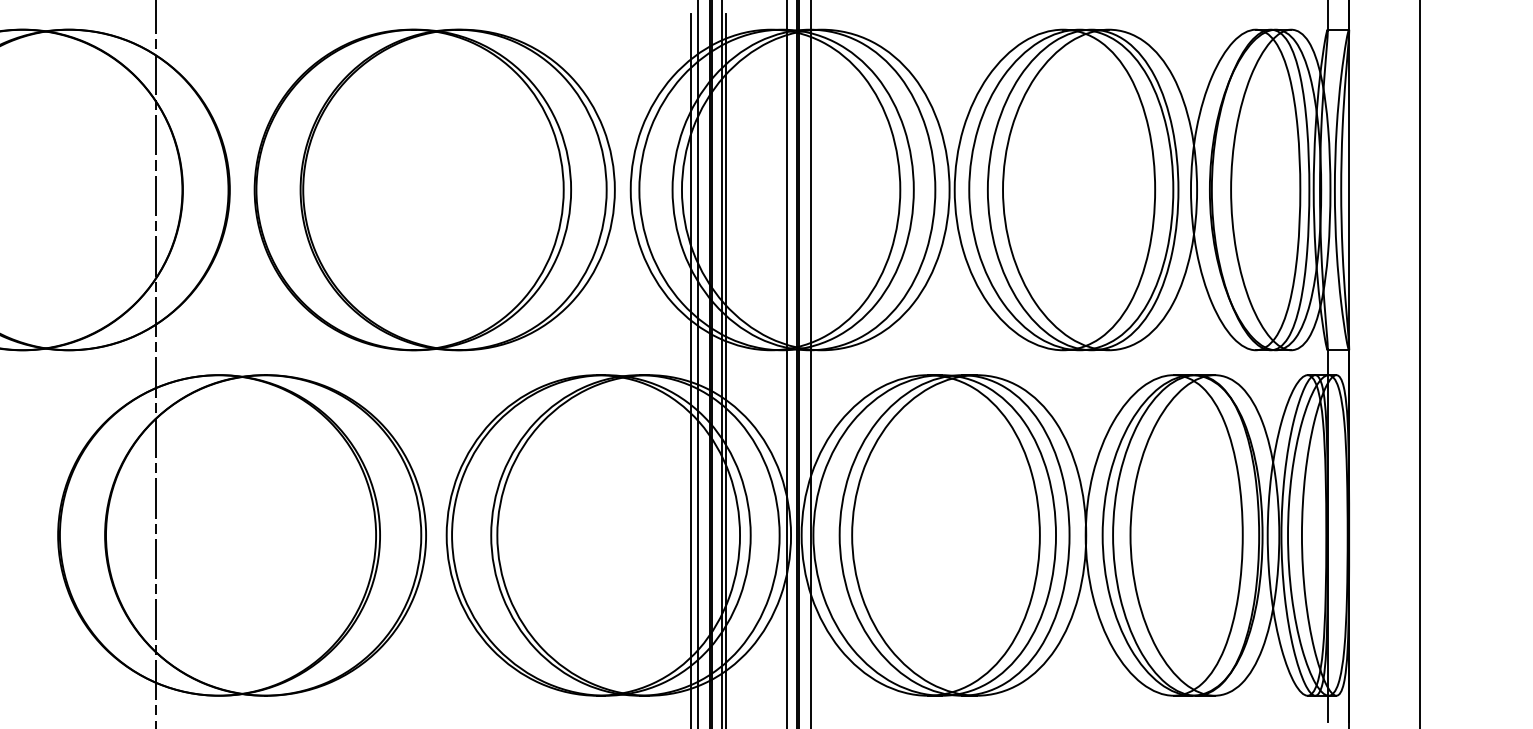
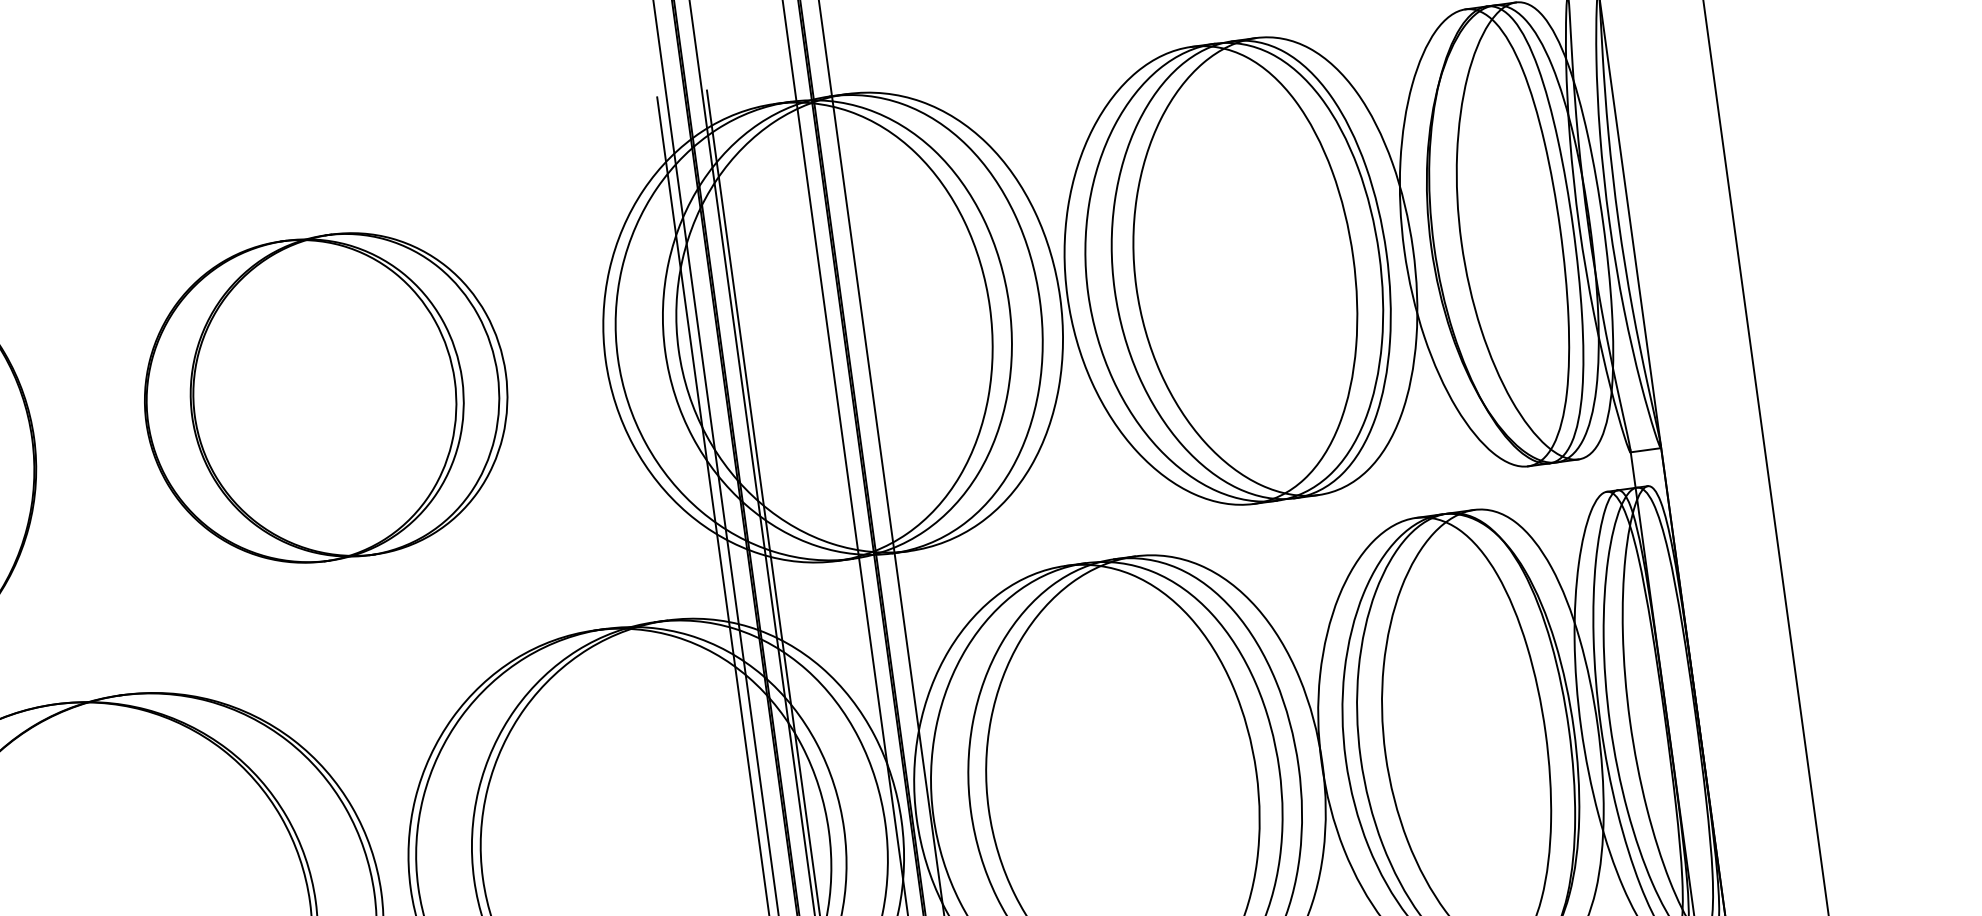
part: (434, 189) -> (325, 397), size x0.7

